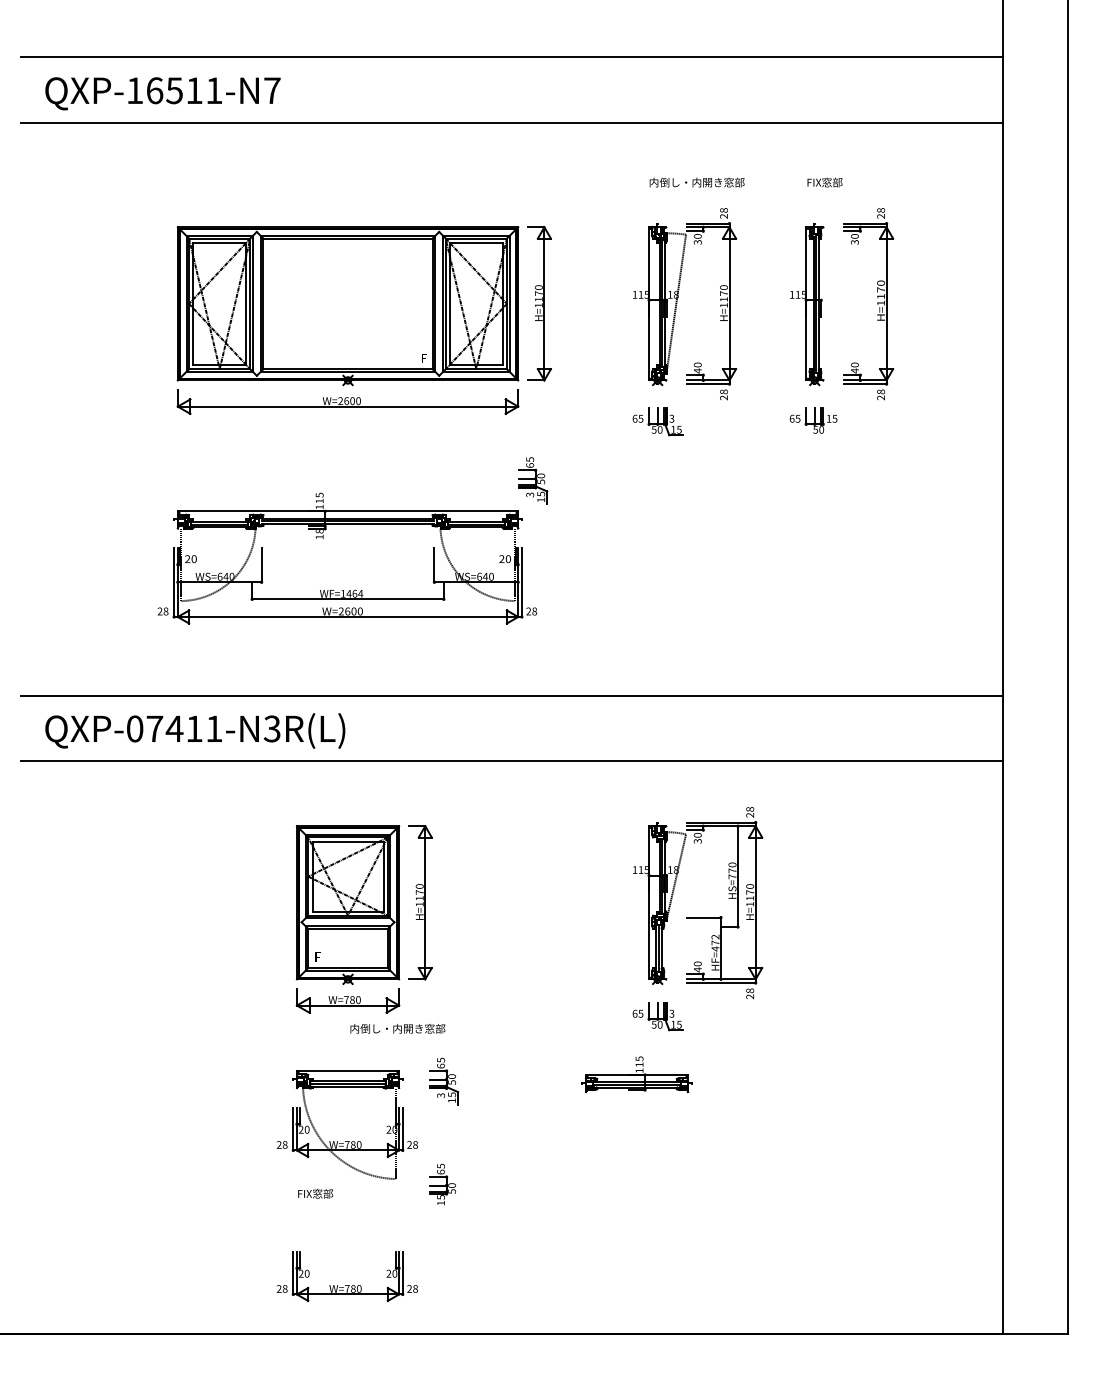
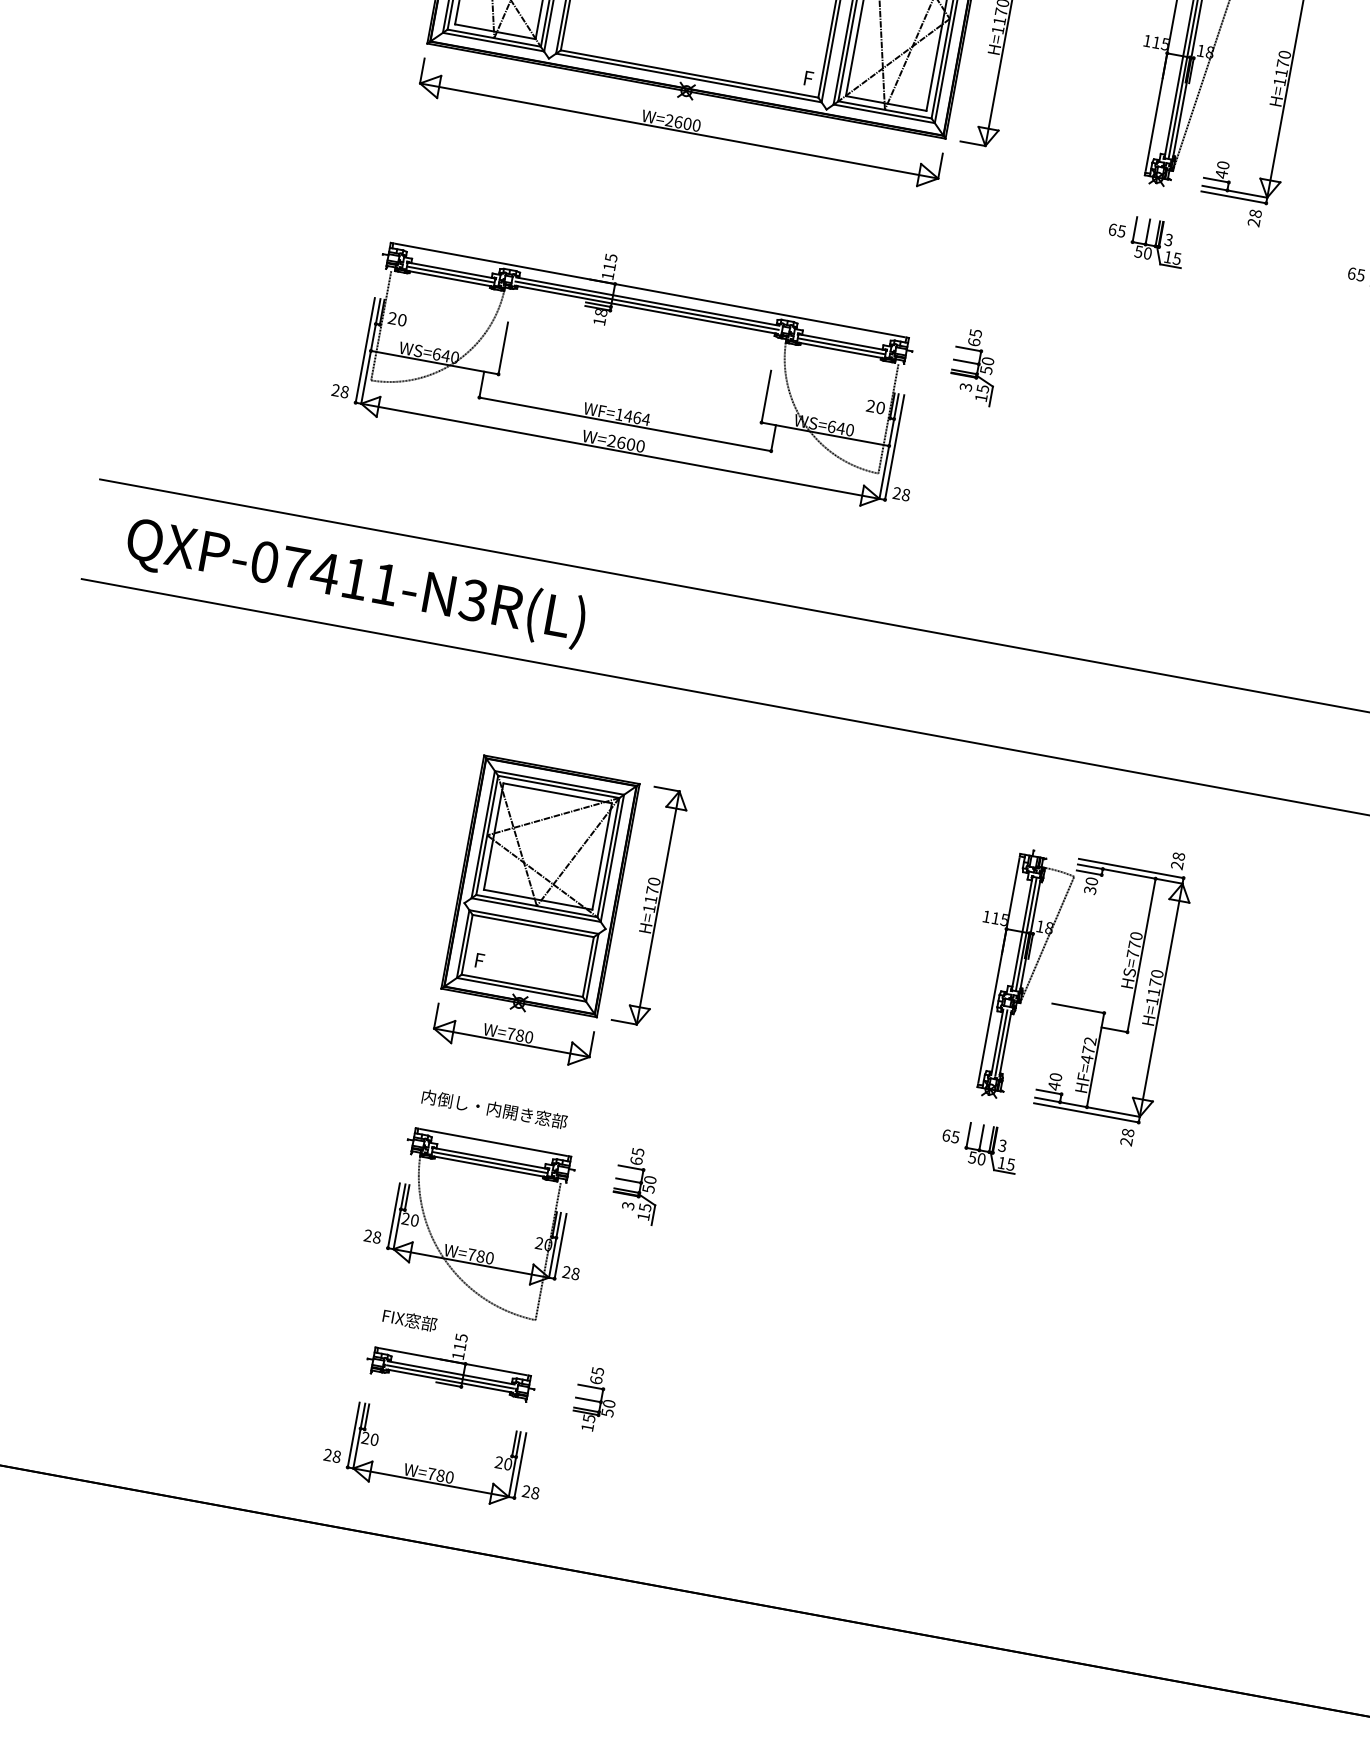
part: (533, 480) -> (975, 366), moved
text: (397, 1028) -> (494, 1108), moved
part: (636, 1074) -> (452, 1360), moved
part: (442, 1184) -> (594, 1399), moved

